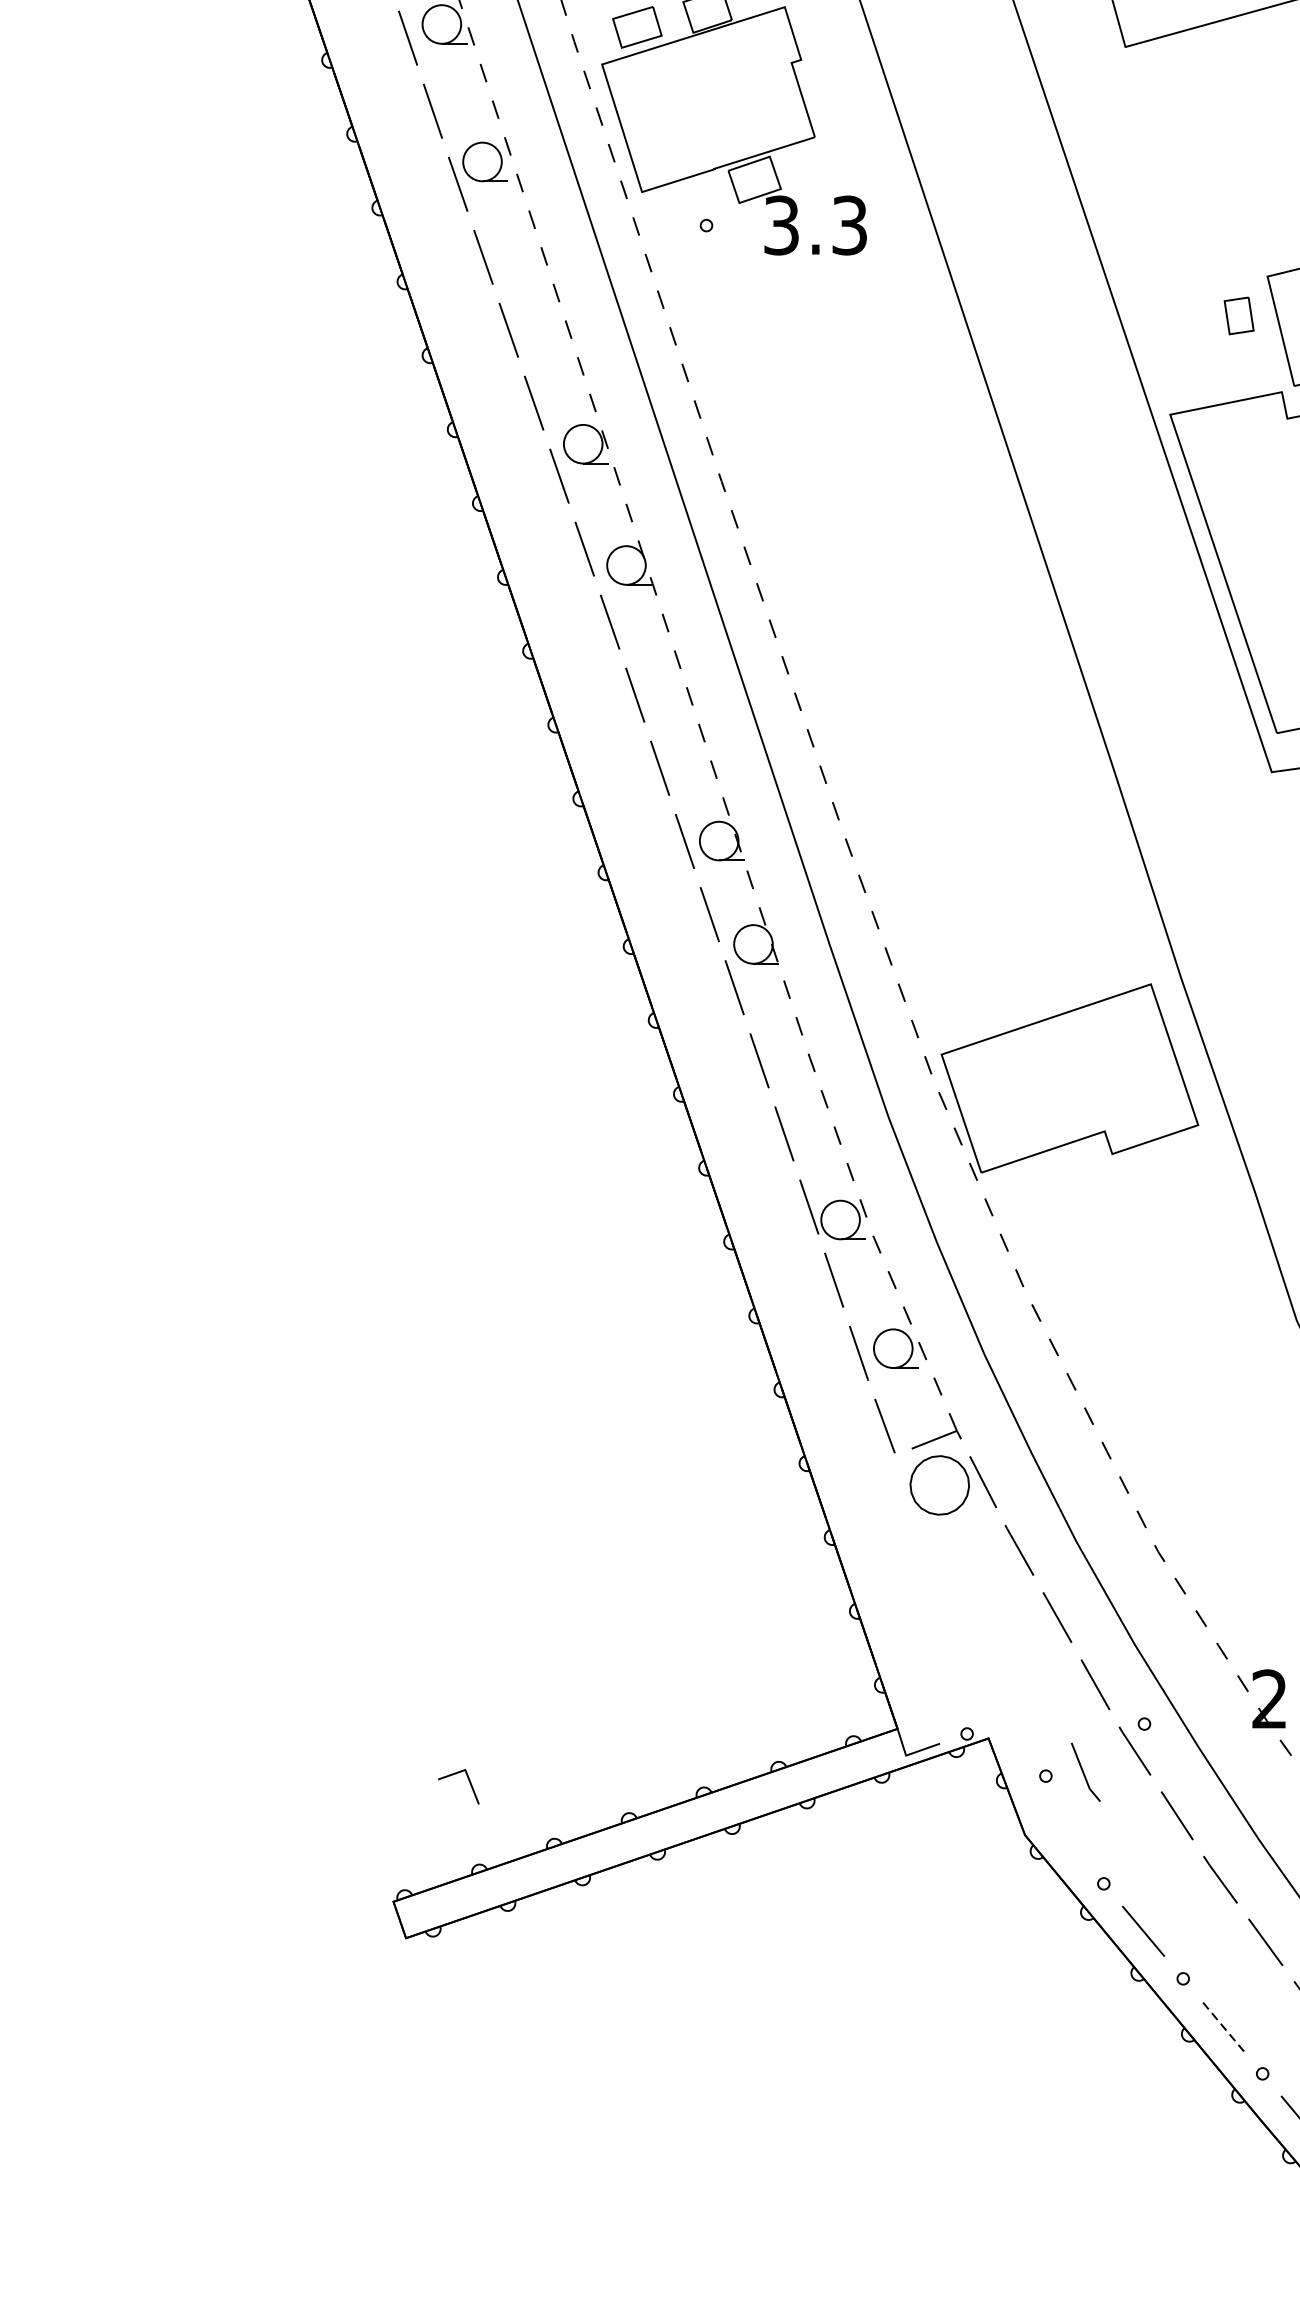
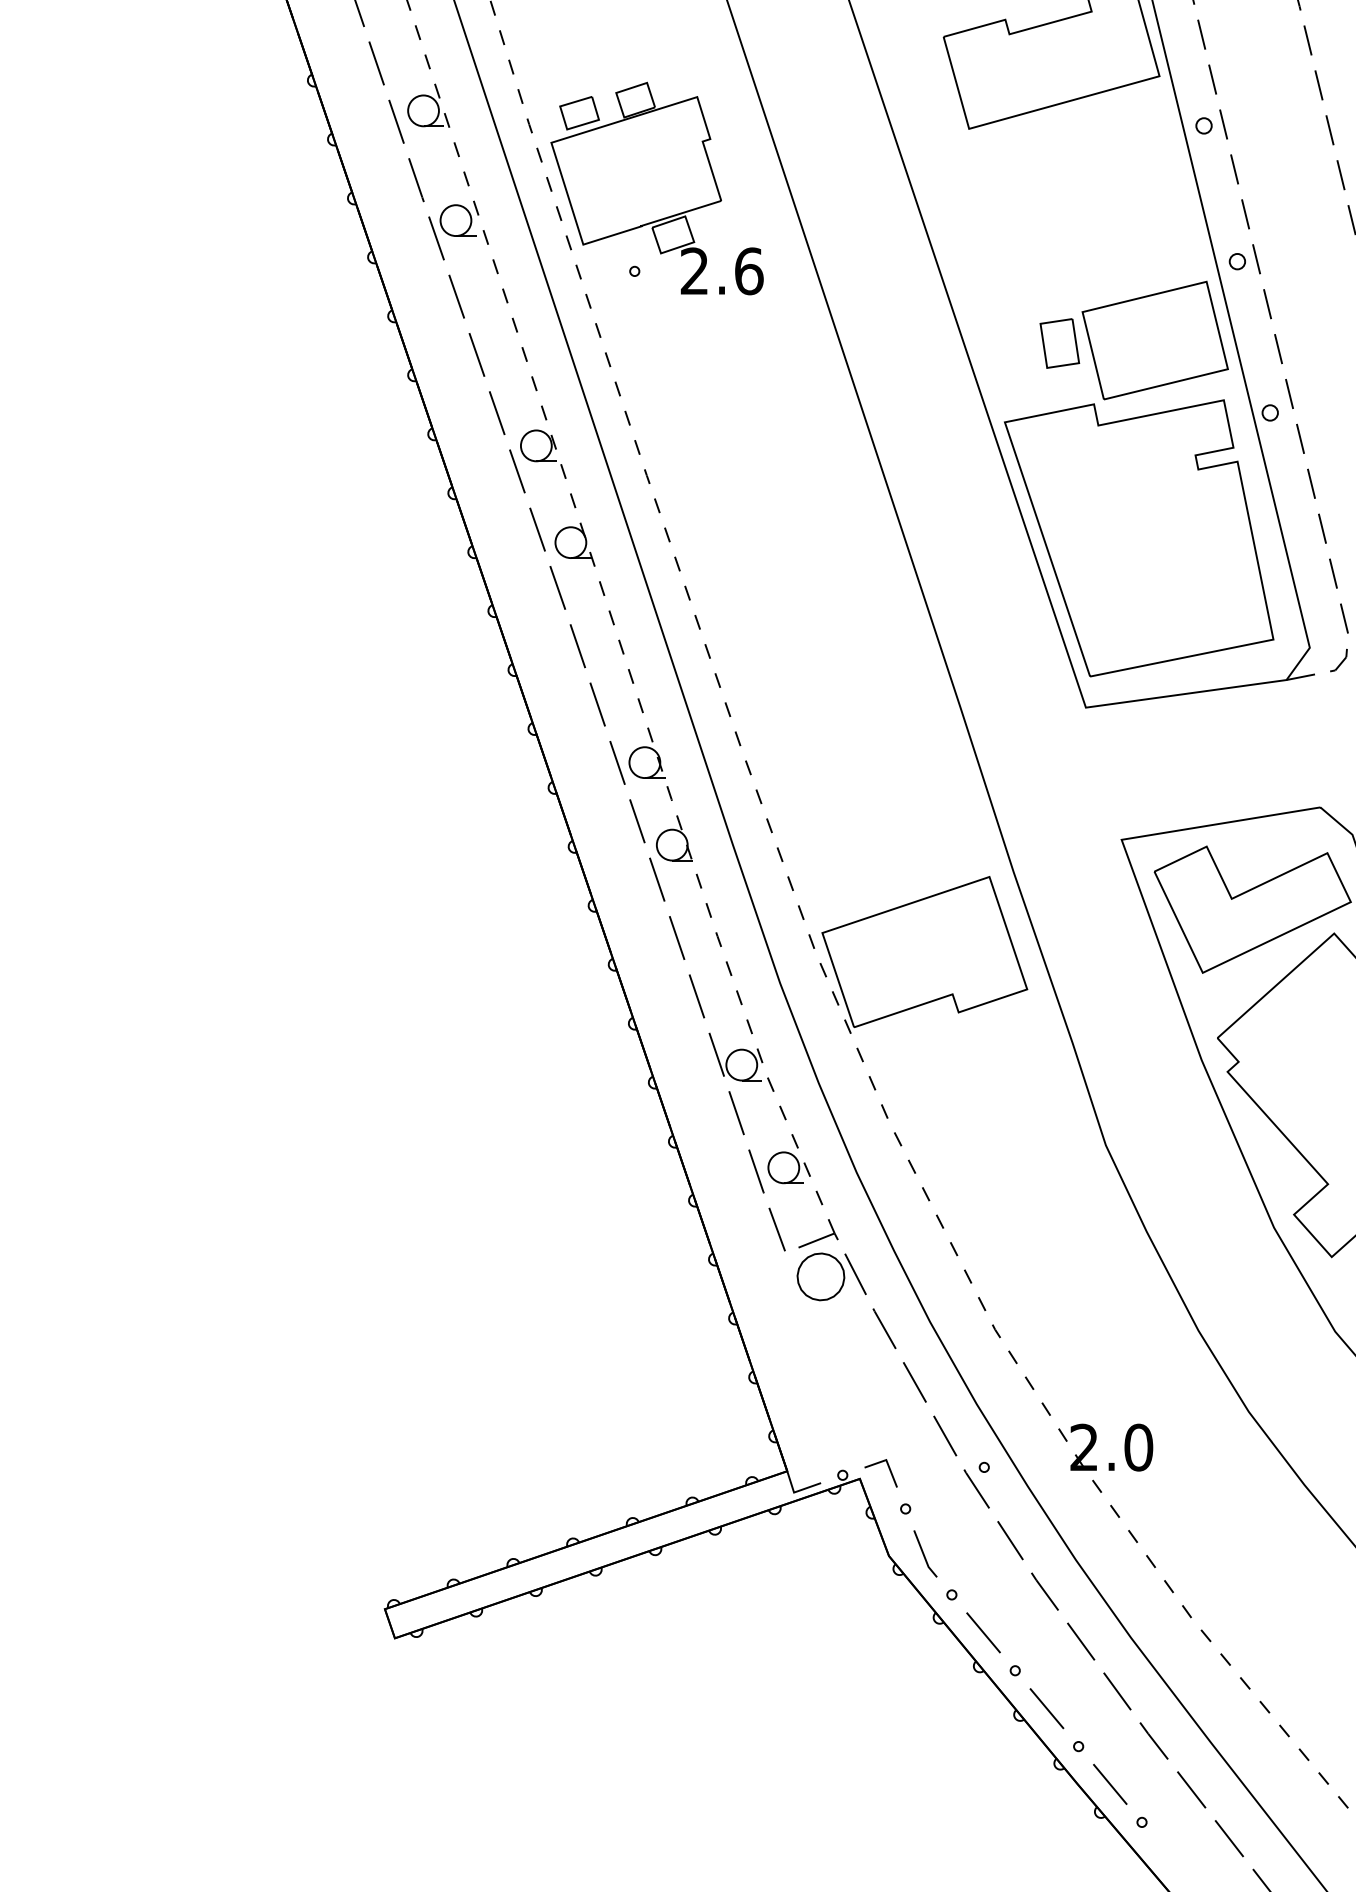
text: (815, 225) -> (721, 271), 3.3 -> 2.6
part: (1238, 315) -> (1059, 343), size x1.67
line: (1084, 1771) -> (924, 1553), moved
line: (469, 1784) -> (889, 1471), moved
line: (1222, 2026) -> (1046, 1708), dashed -> solid

